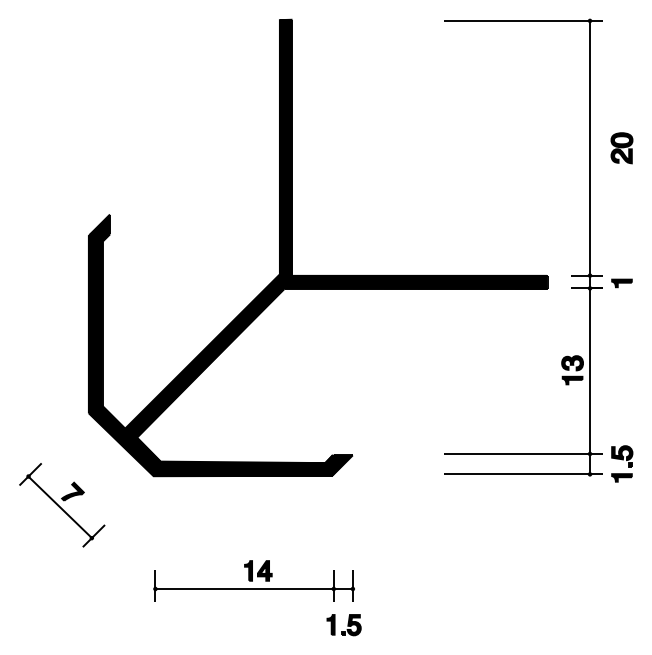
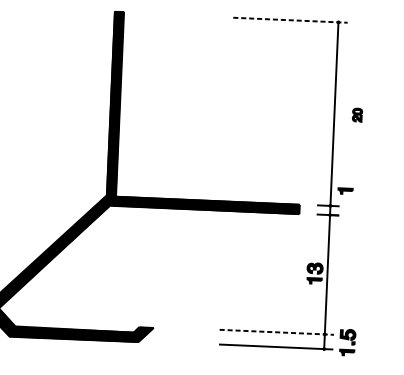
line: (523, 20) -> (290, 19), solid -> dashed
part: (621, 148) -> (357, 115), size x0.6
part: (621, 283) -> (345, 191), moved
line: (523, 453) -> (276, 331), solid -> dashed

